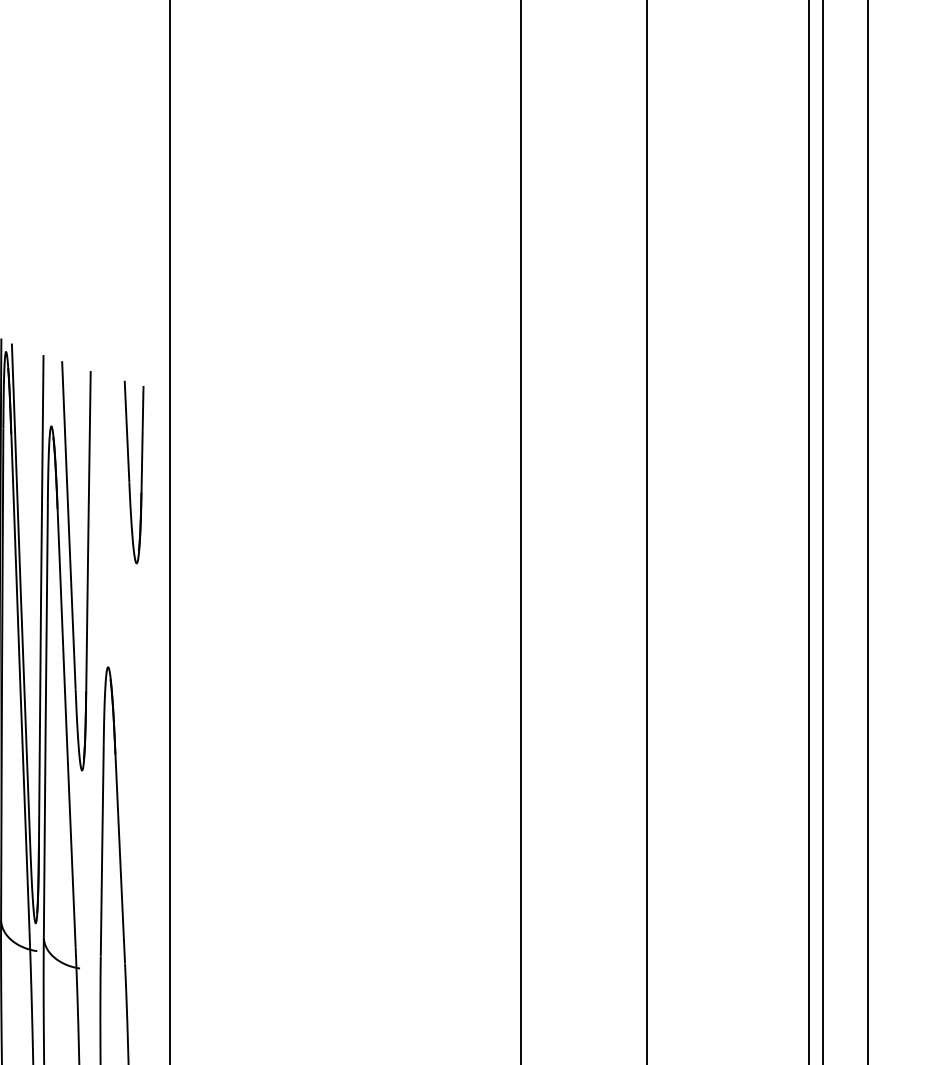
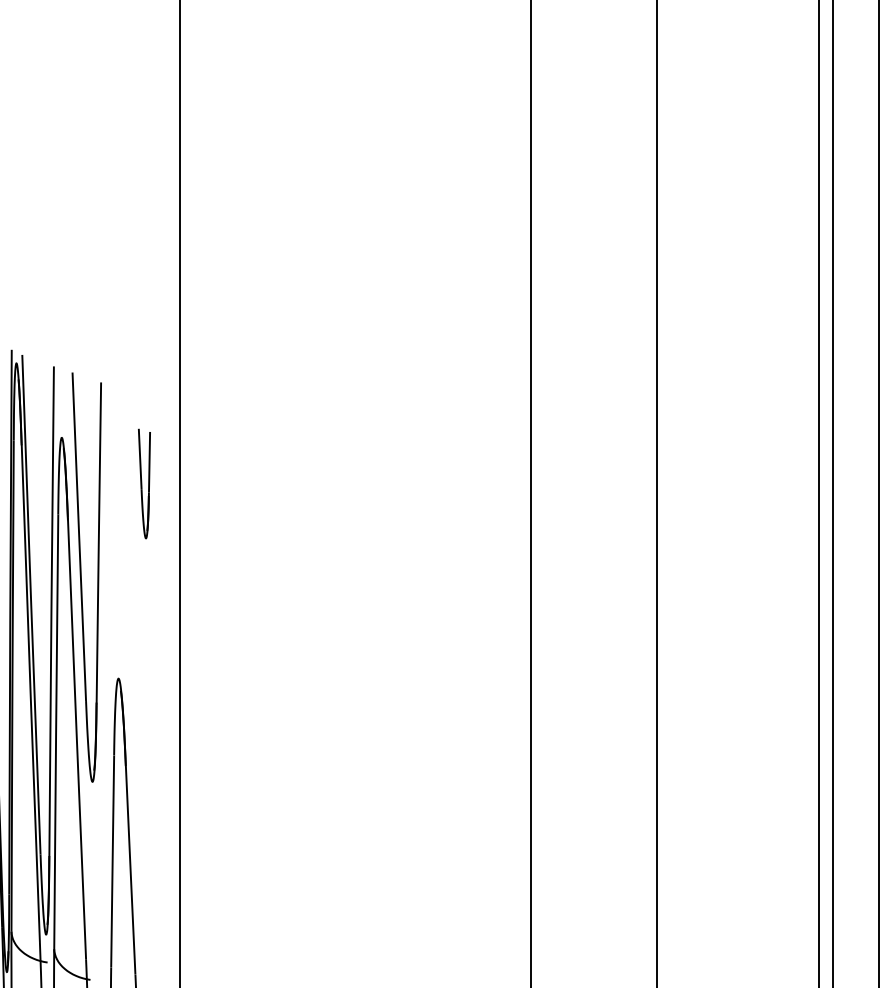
part: (133, 472) -> (143, 483), size x0.6

